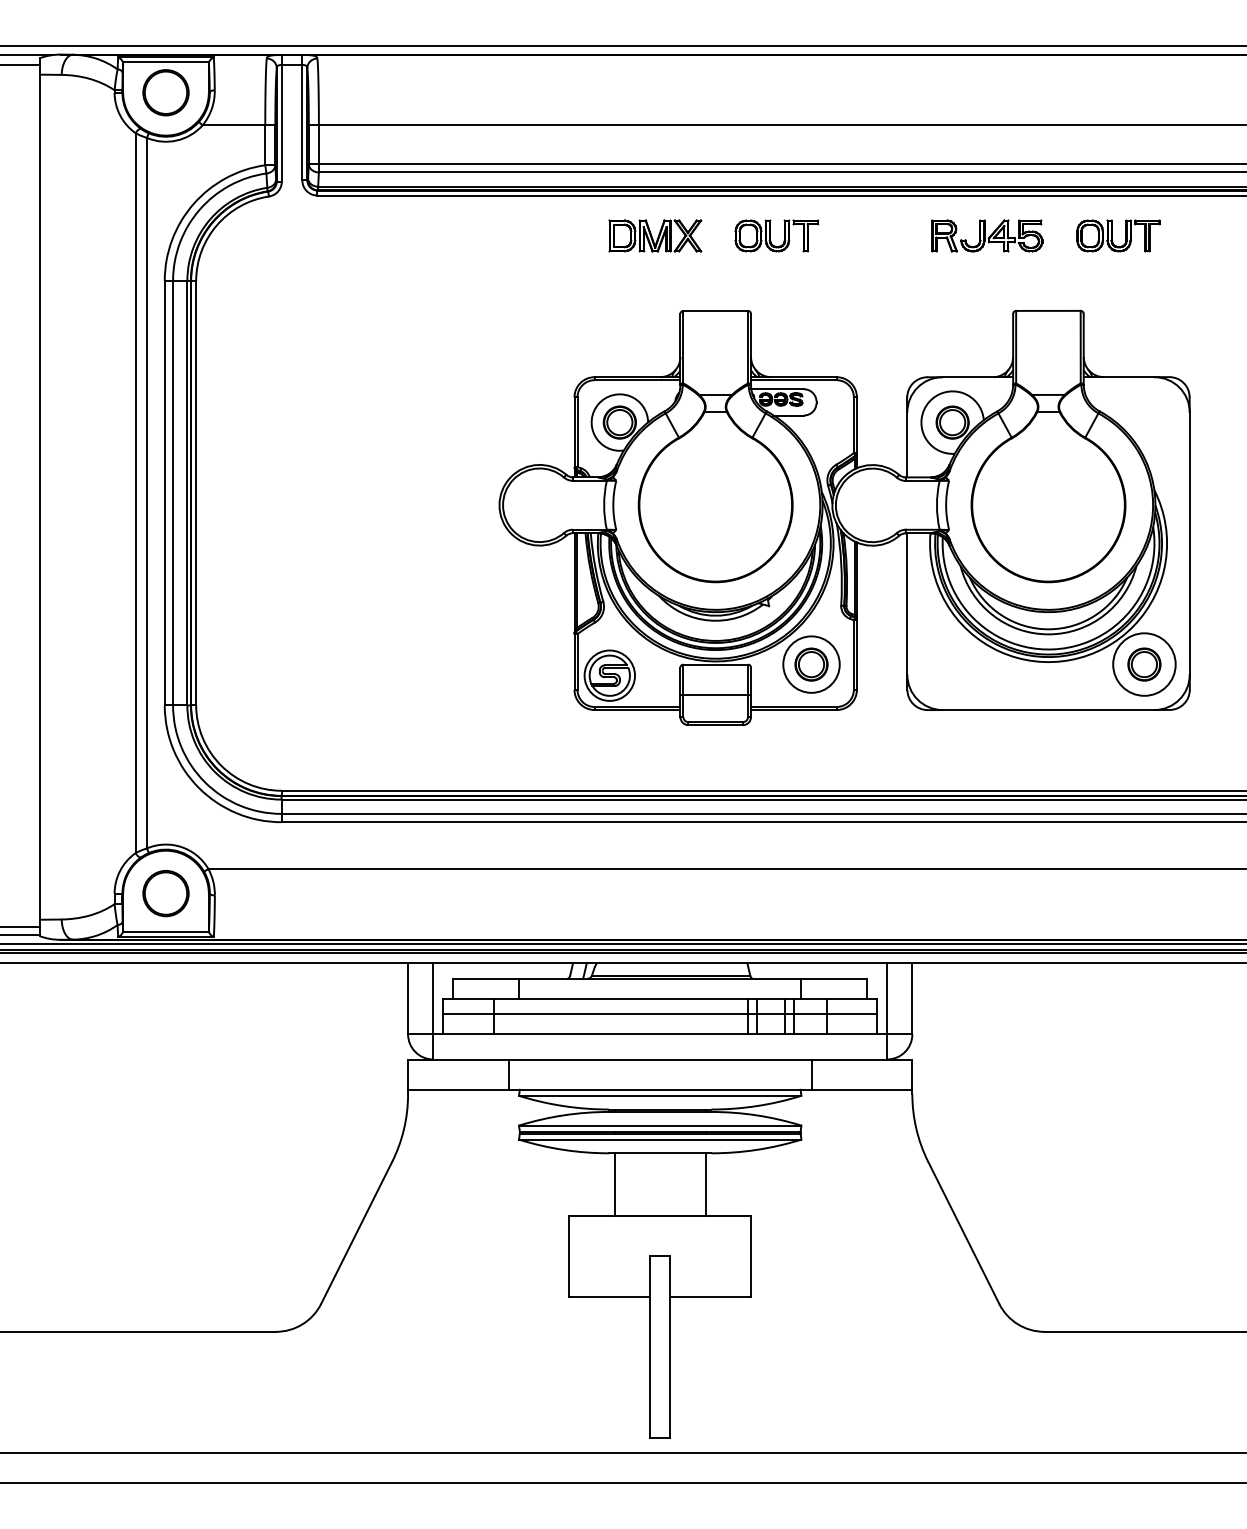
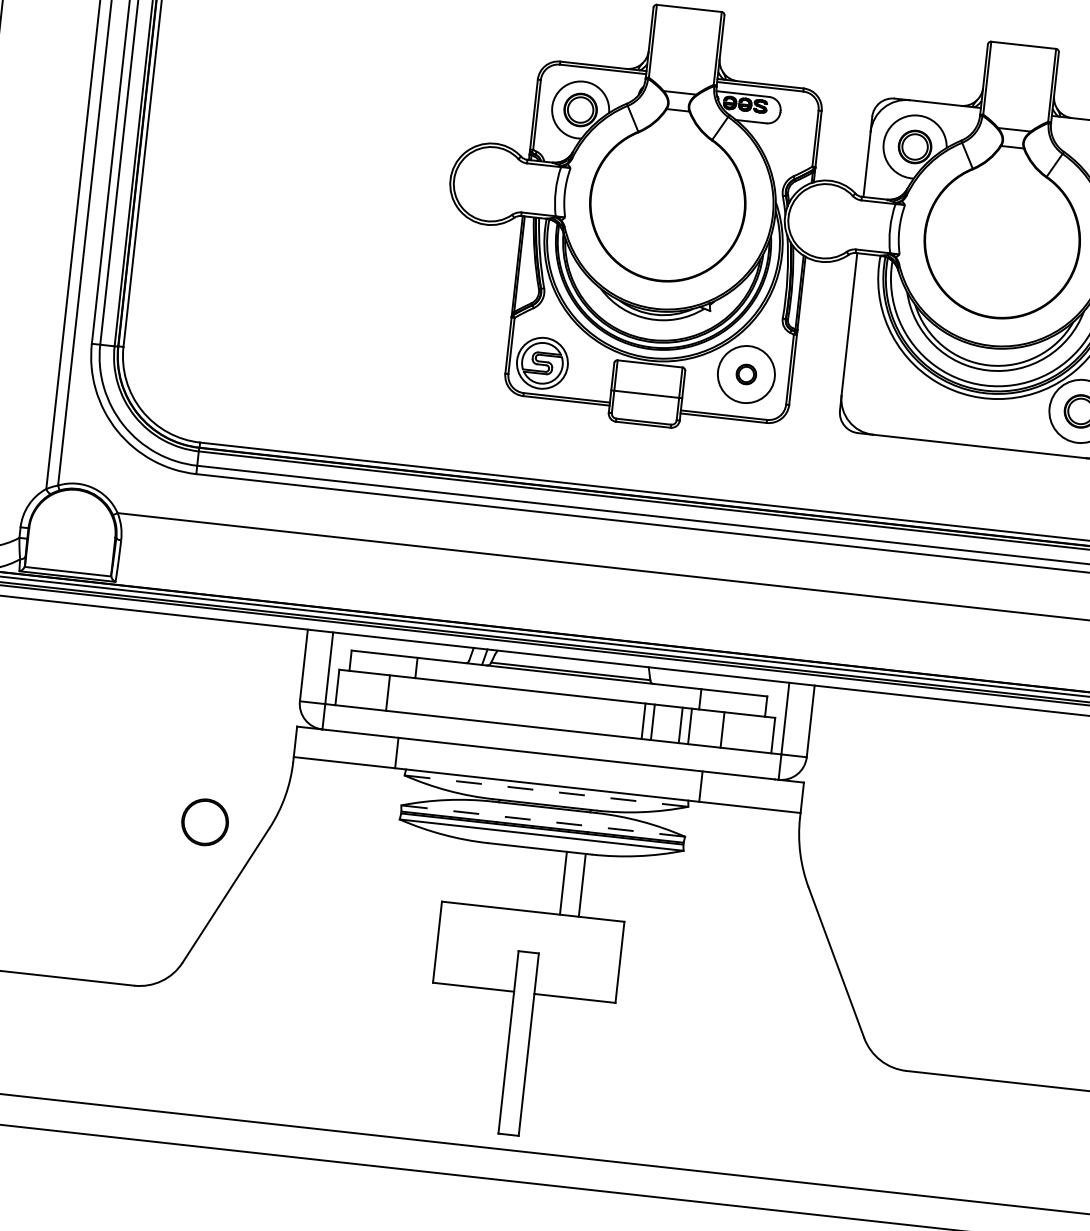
part: (811, 664) -> (746, 374), size x0.6
part: (165, 893) -> (204, 822), moved
line: (660, 1014) -> (555, 709), removed
line: (660, 1095) -> (546, 790), solid -> dashed
line: (659, 1125) -> (542, 820), solid -> dashed
line: (614, 1184) -> (563, 883), moved

